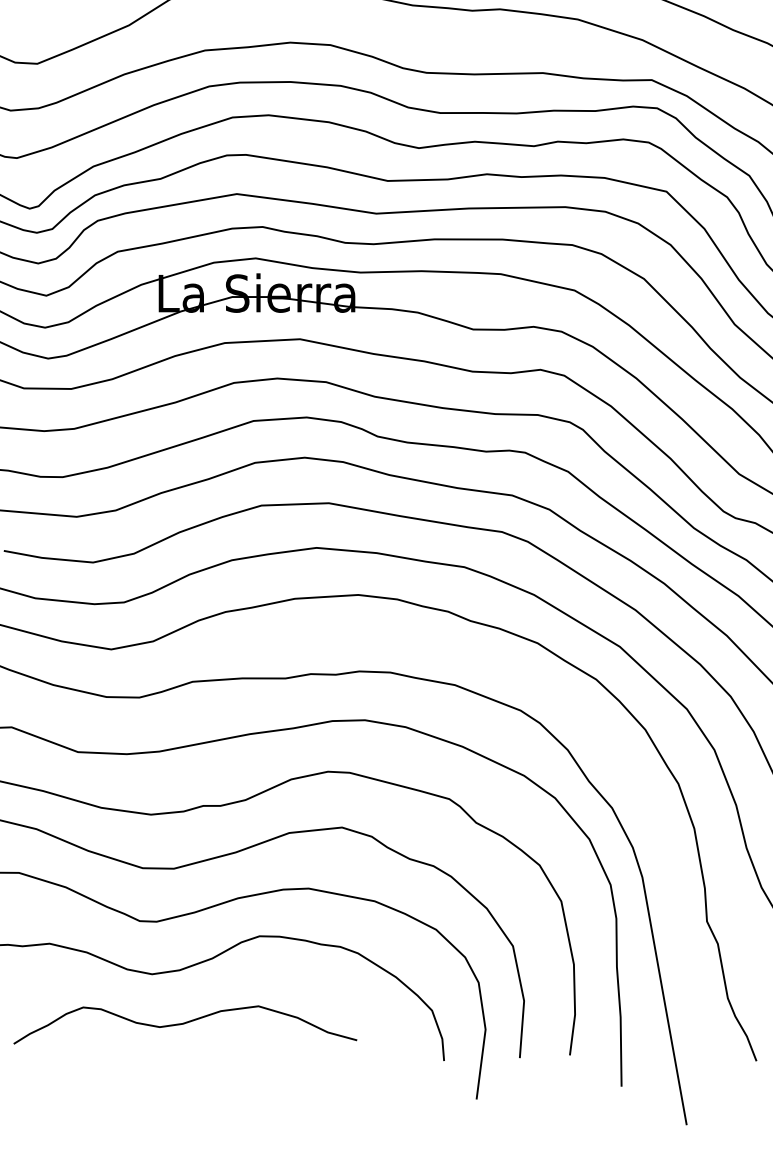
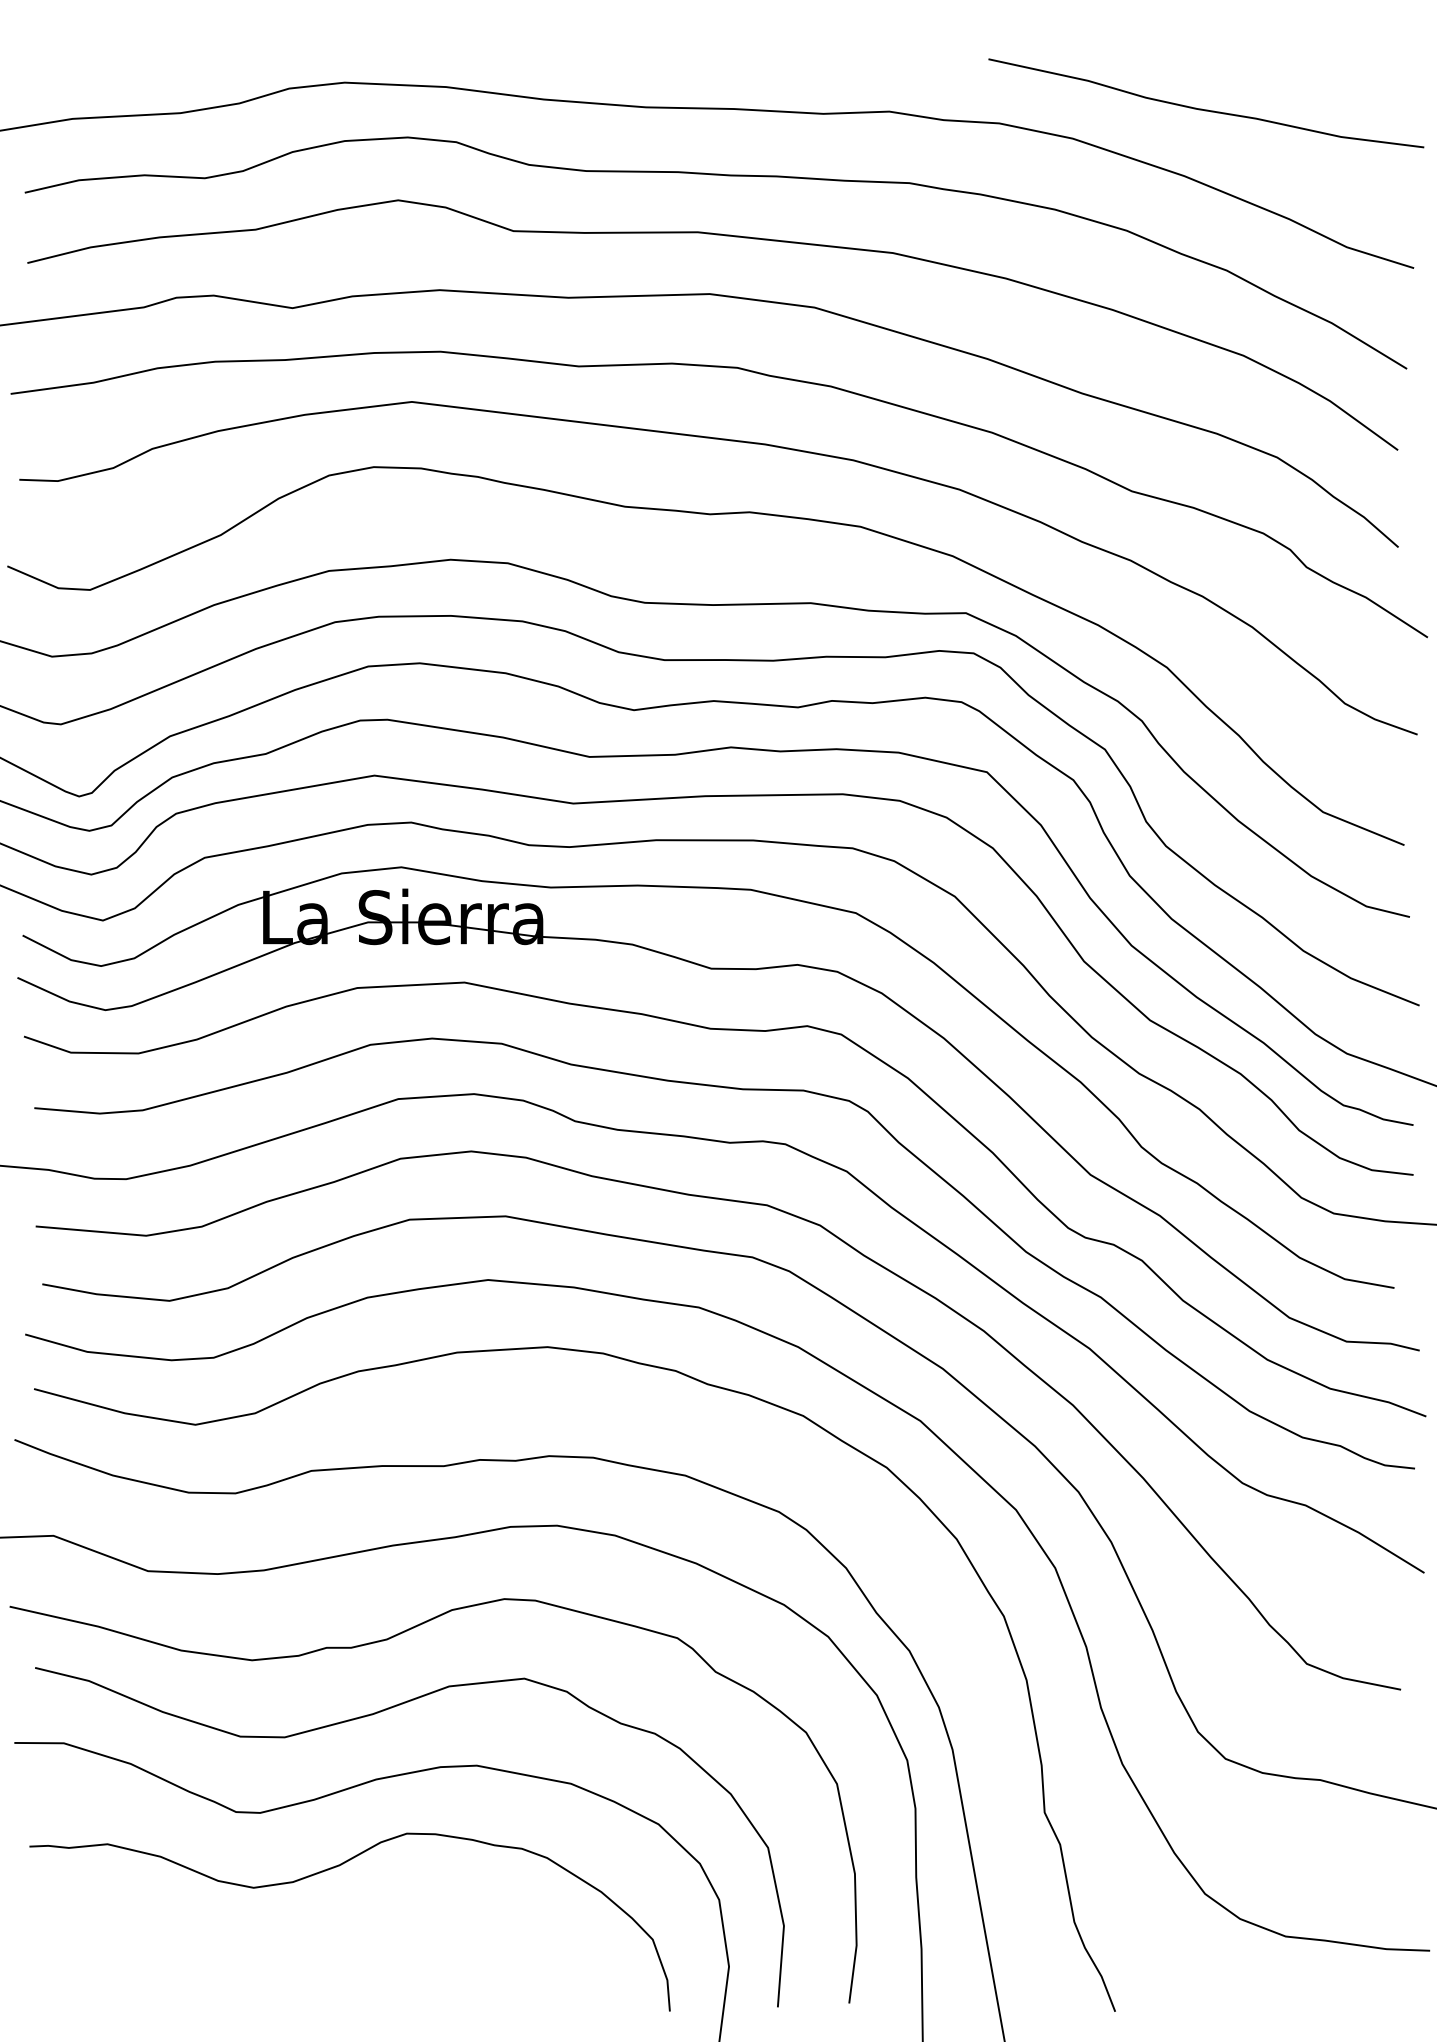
curve: (185, 1023) -> (301, 1958), removed

